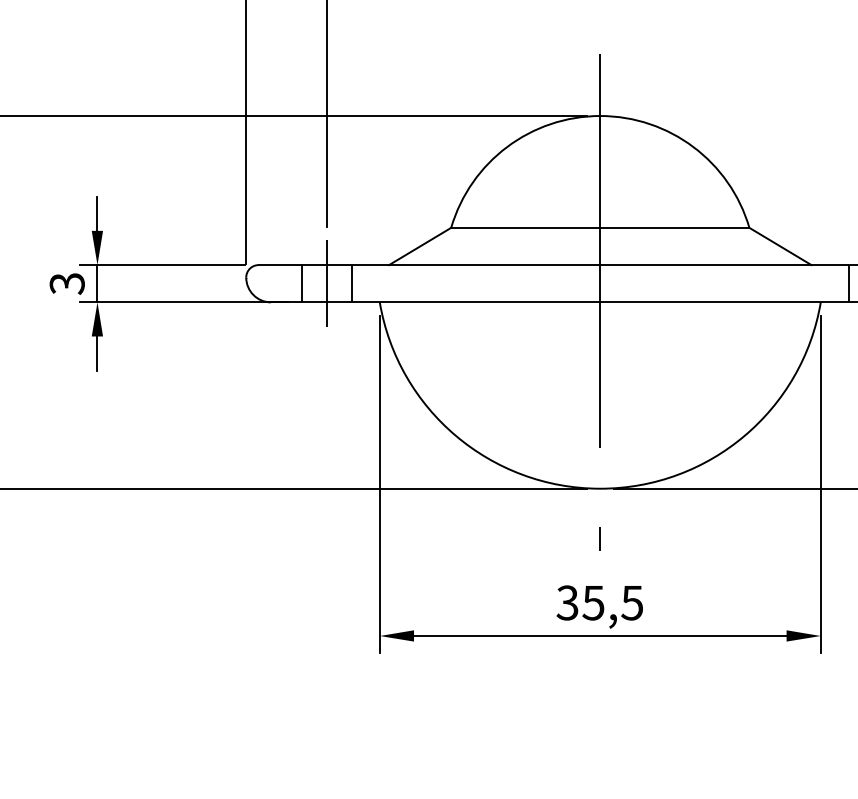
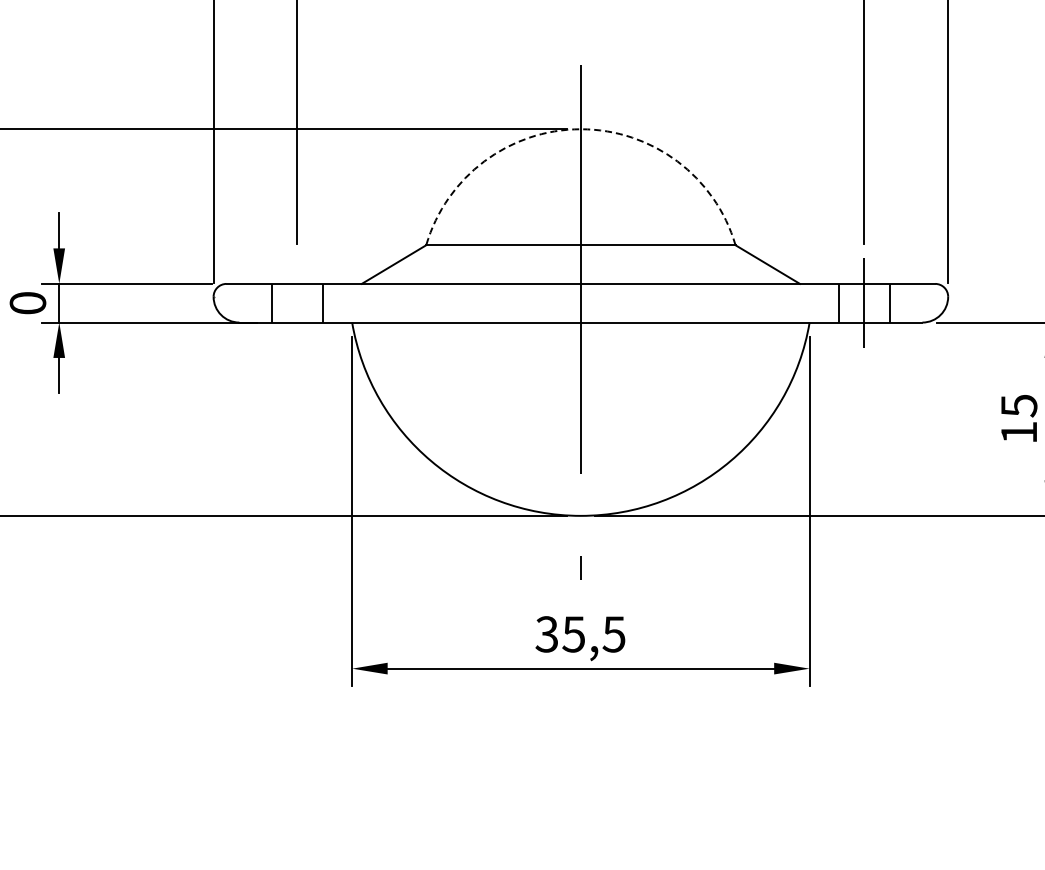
arc: (599, 116) -> (580, 129), solid -> dashed
text: (66, 283) -> (27, 303), 3 -> 0
line: (327, 283) -> (297, 303), removed

